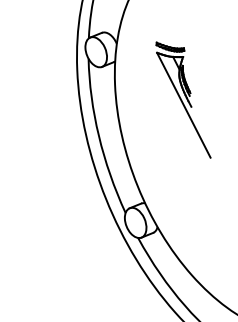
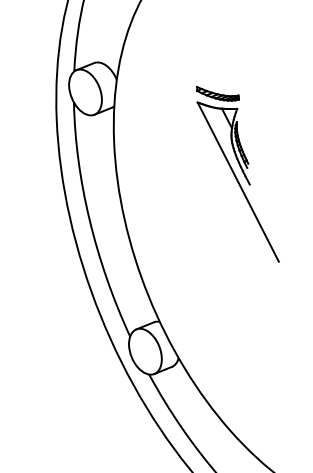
part: (183, 99) -> (237, 173), moved

